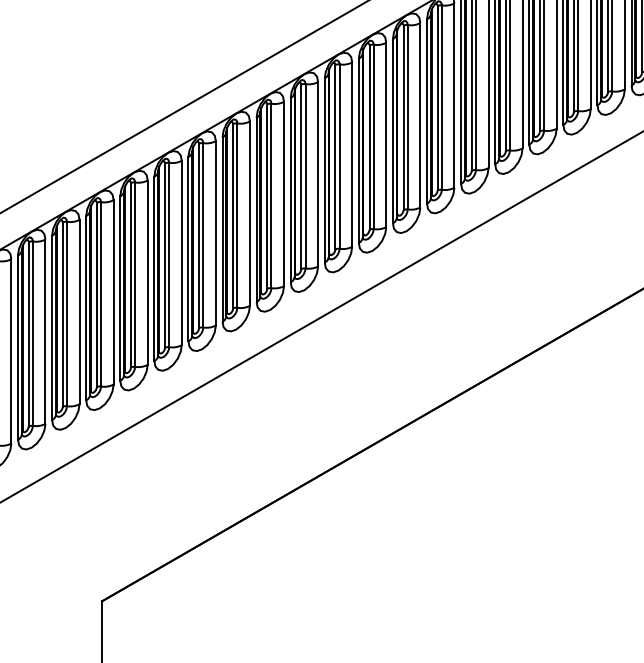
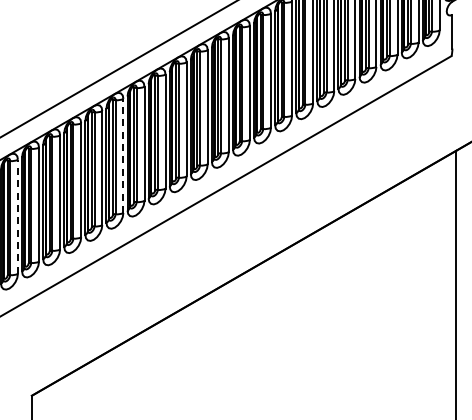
line: (250, 213) -> (123, 155), solid -> dashed
line: (78, 311) -> (17, 216), solid -> dashed

